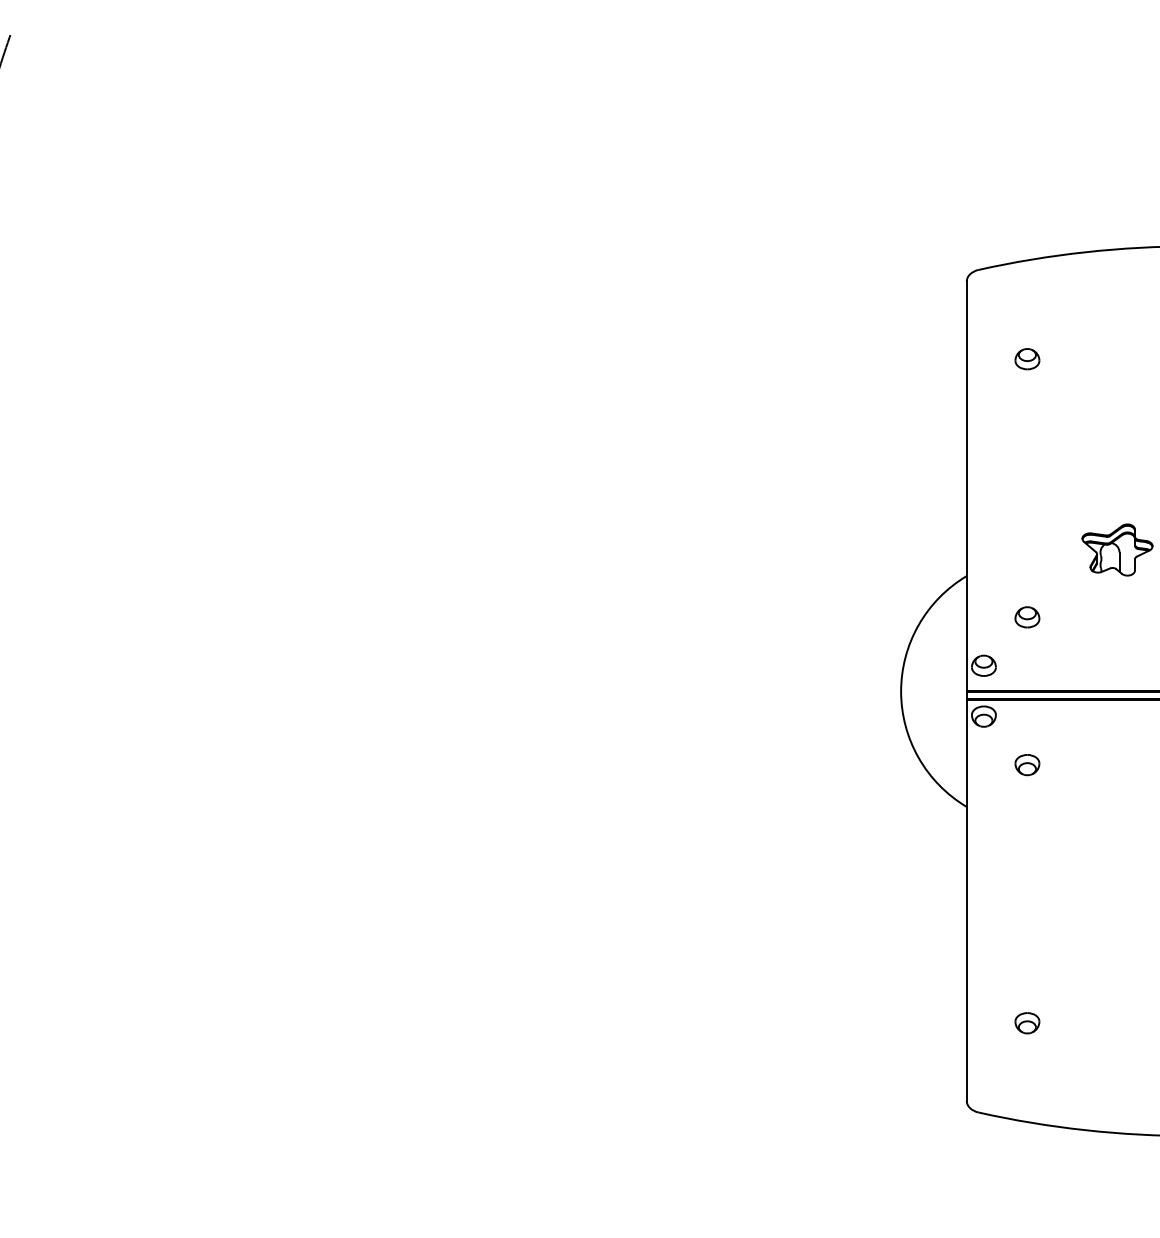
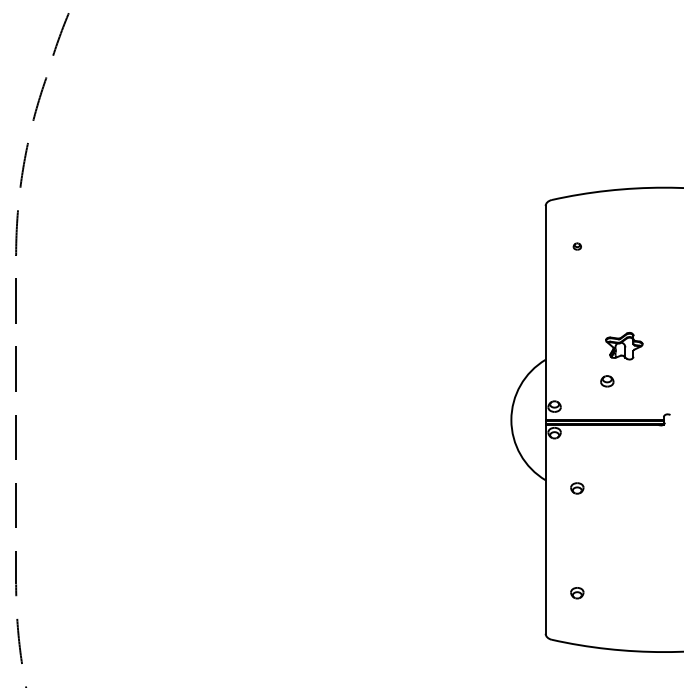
part: (1027, 358) -> (577, 246), size x0.6
part: (1027, 617) -> (607, 381), moved
part: (1027, 765) -> (577, 488), moved

